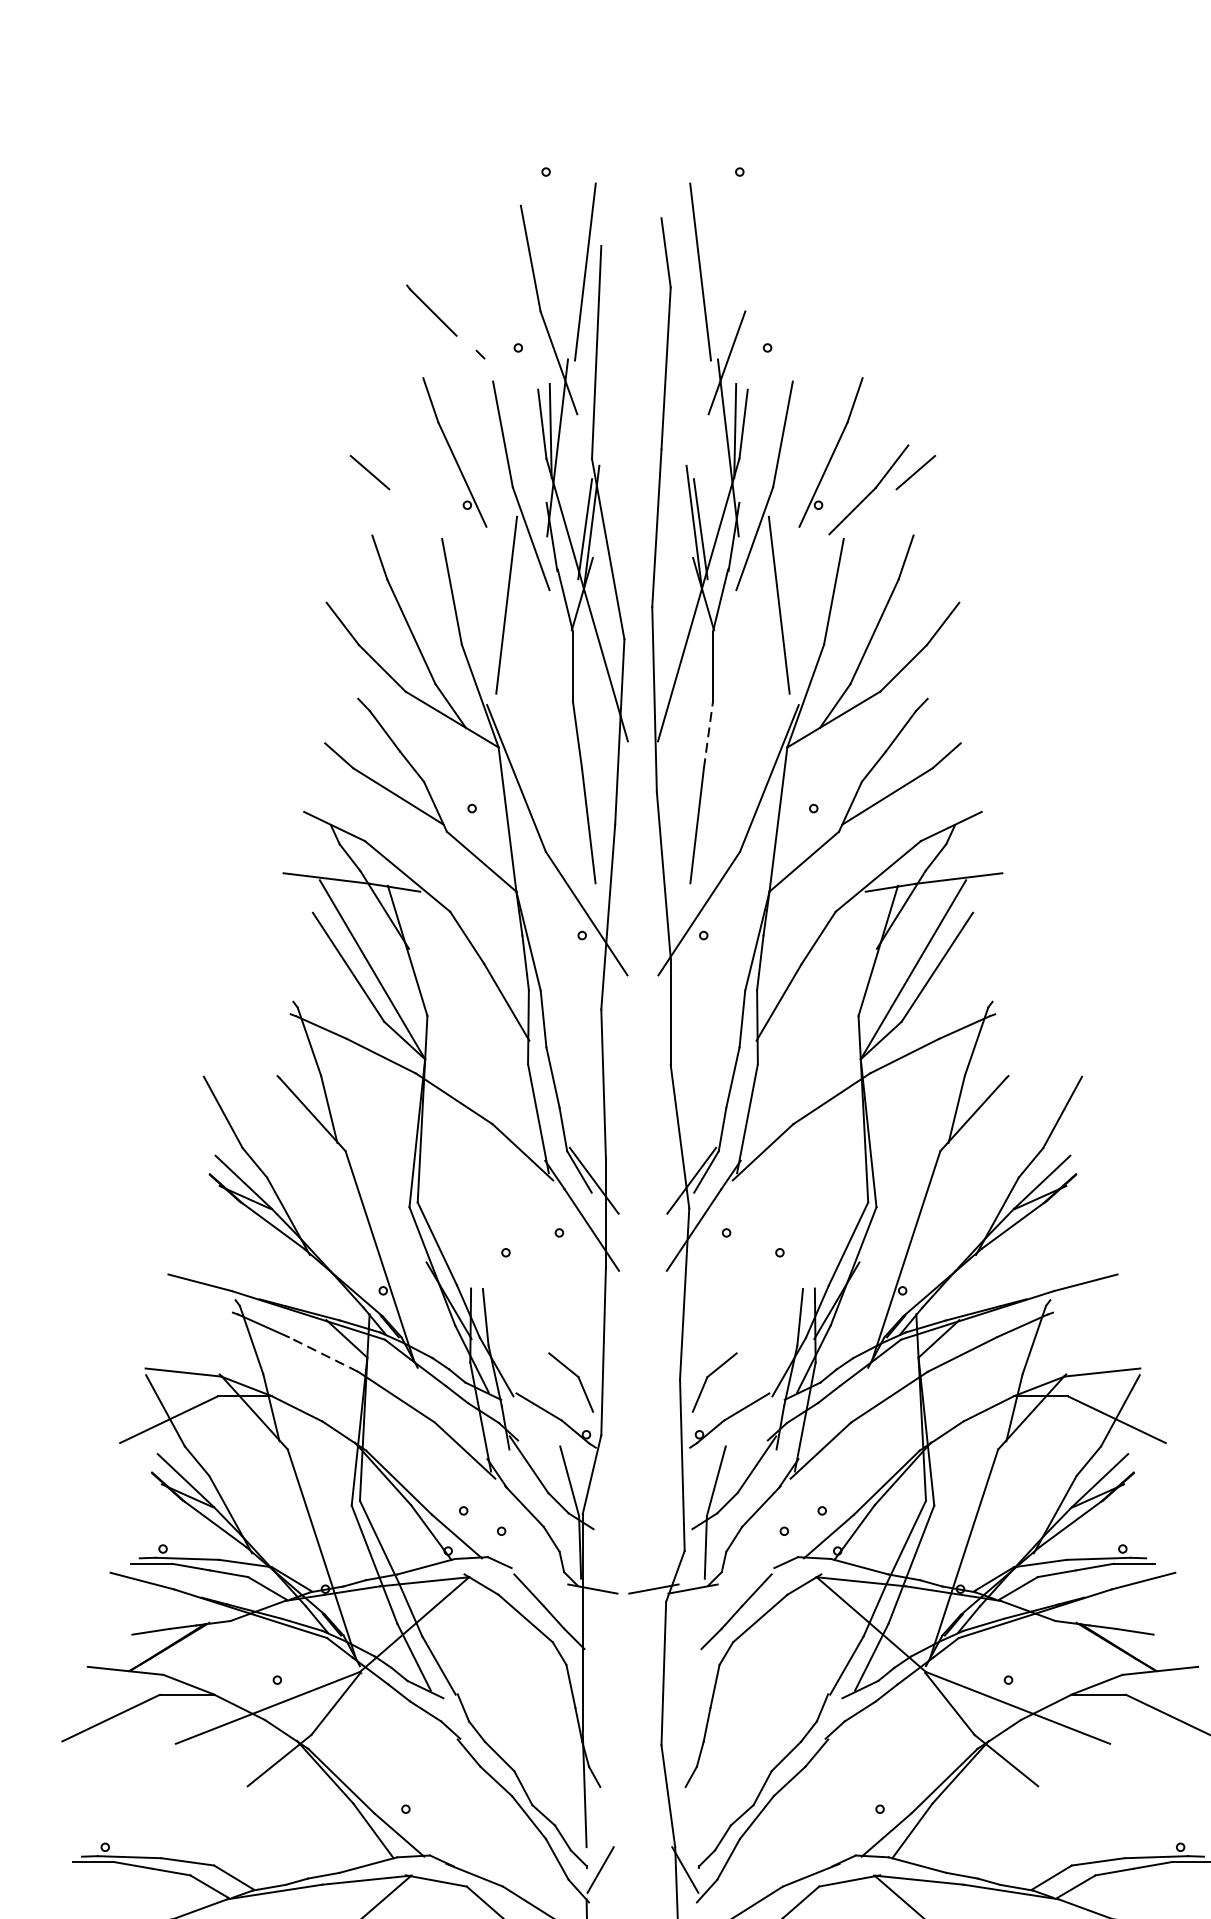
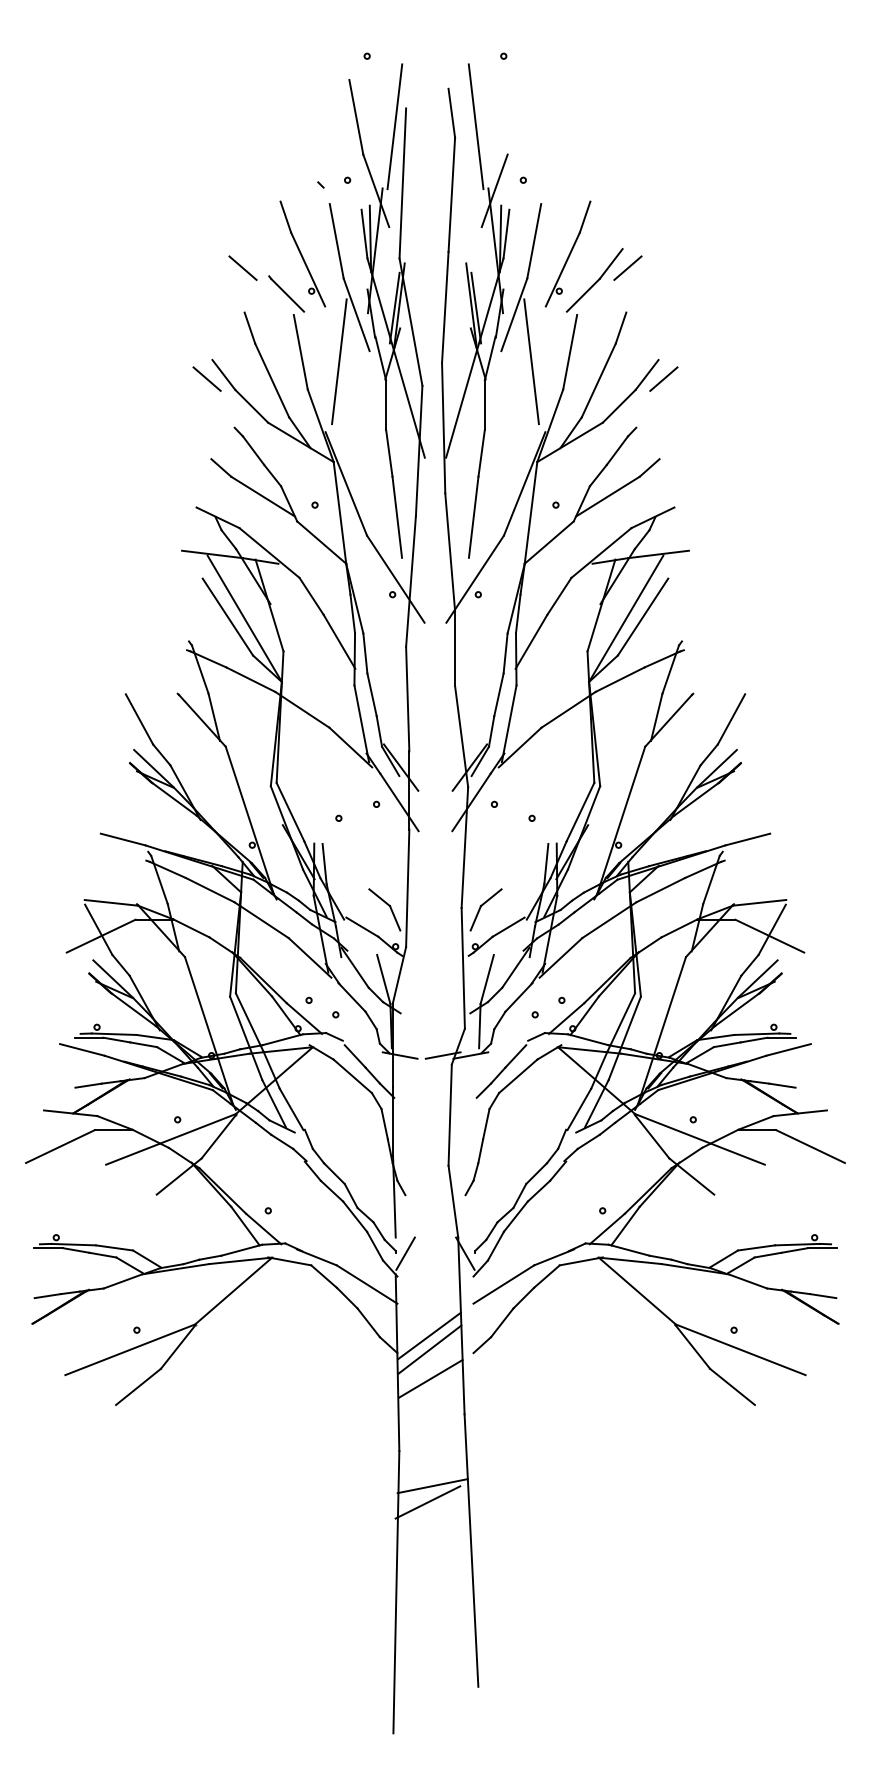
line: (431, 309) -> (286, 293), moved
line: (318, 628) -> (206, 378), added
line: (966, 628) -> (663, 378), added
line: (708, 735) -> (481, 453), dashed -> solid
line: (322, 1353) -> (209, 889), dashed -> solid

